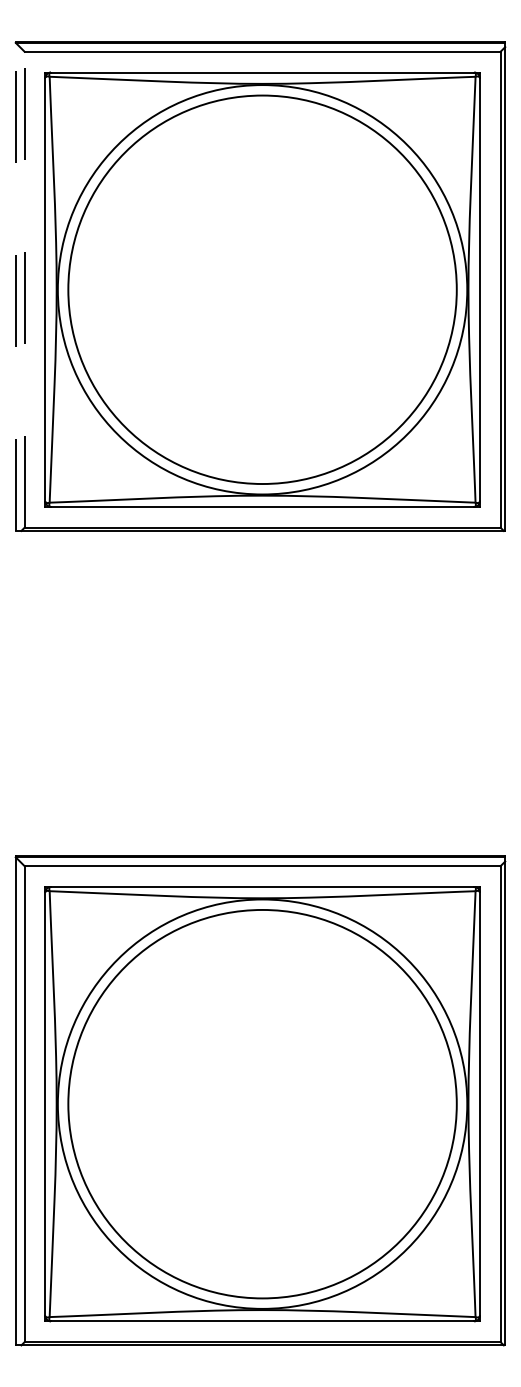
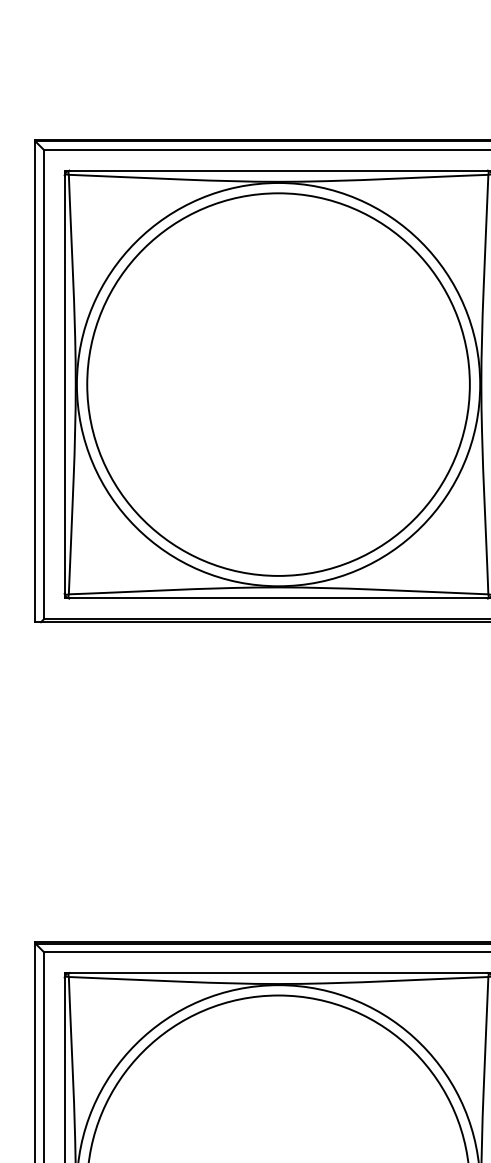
line: (15, 286) -> (35, 381), dashed -> solid
line: (24, 289) -> (44, 384), dashed -> solid

